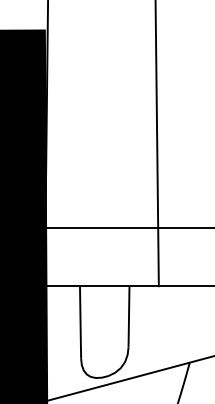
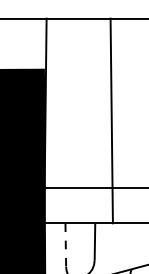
line: (80, 324) -> (65, 246), solid -> dashed

